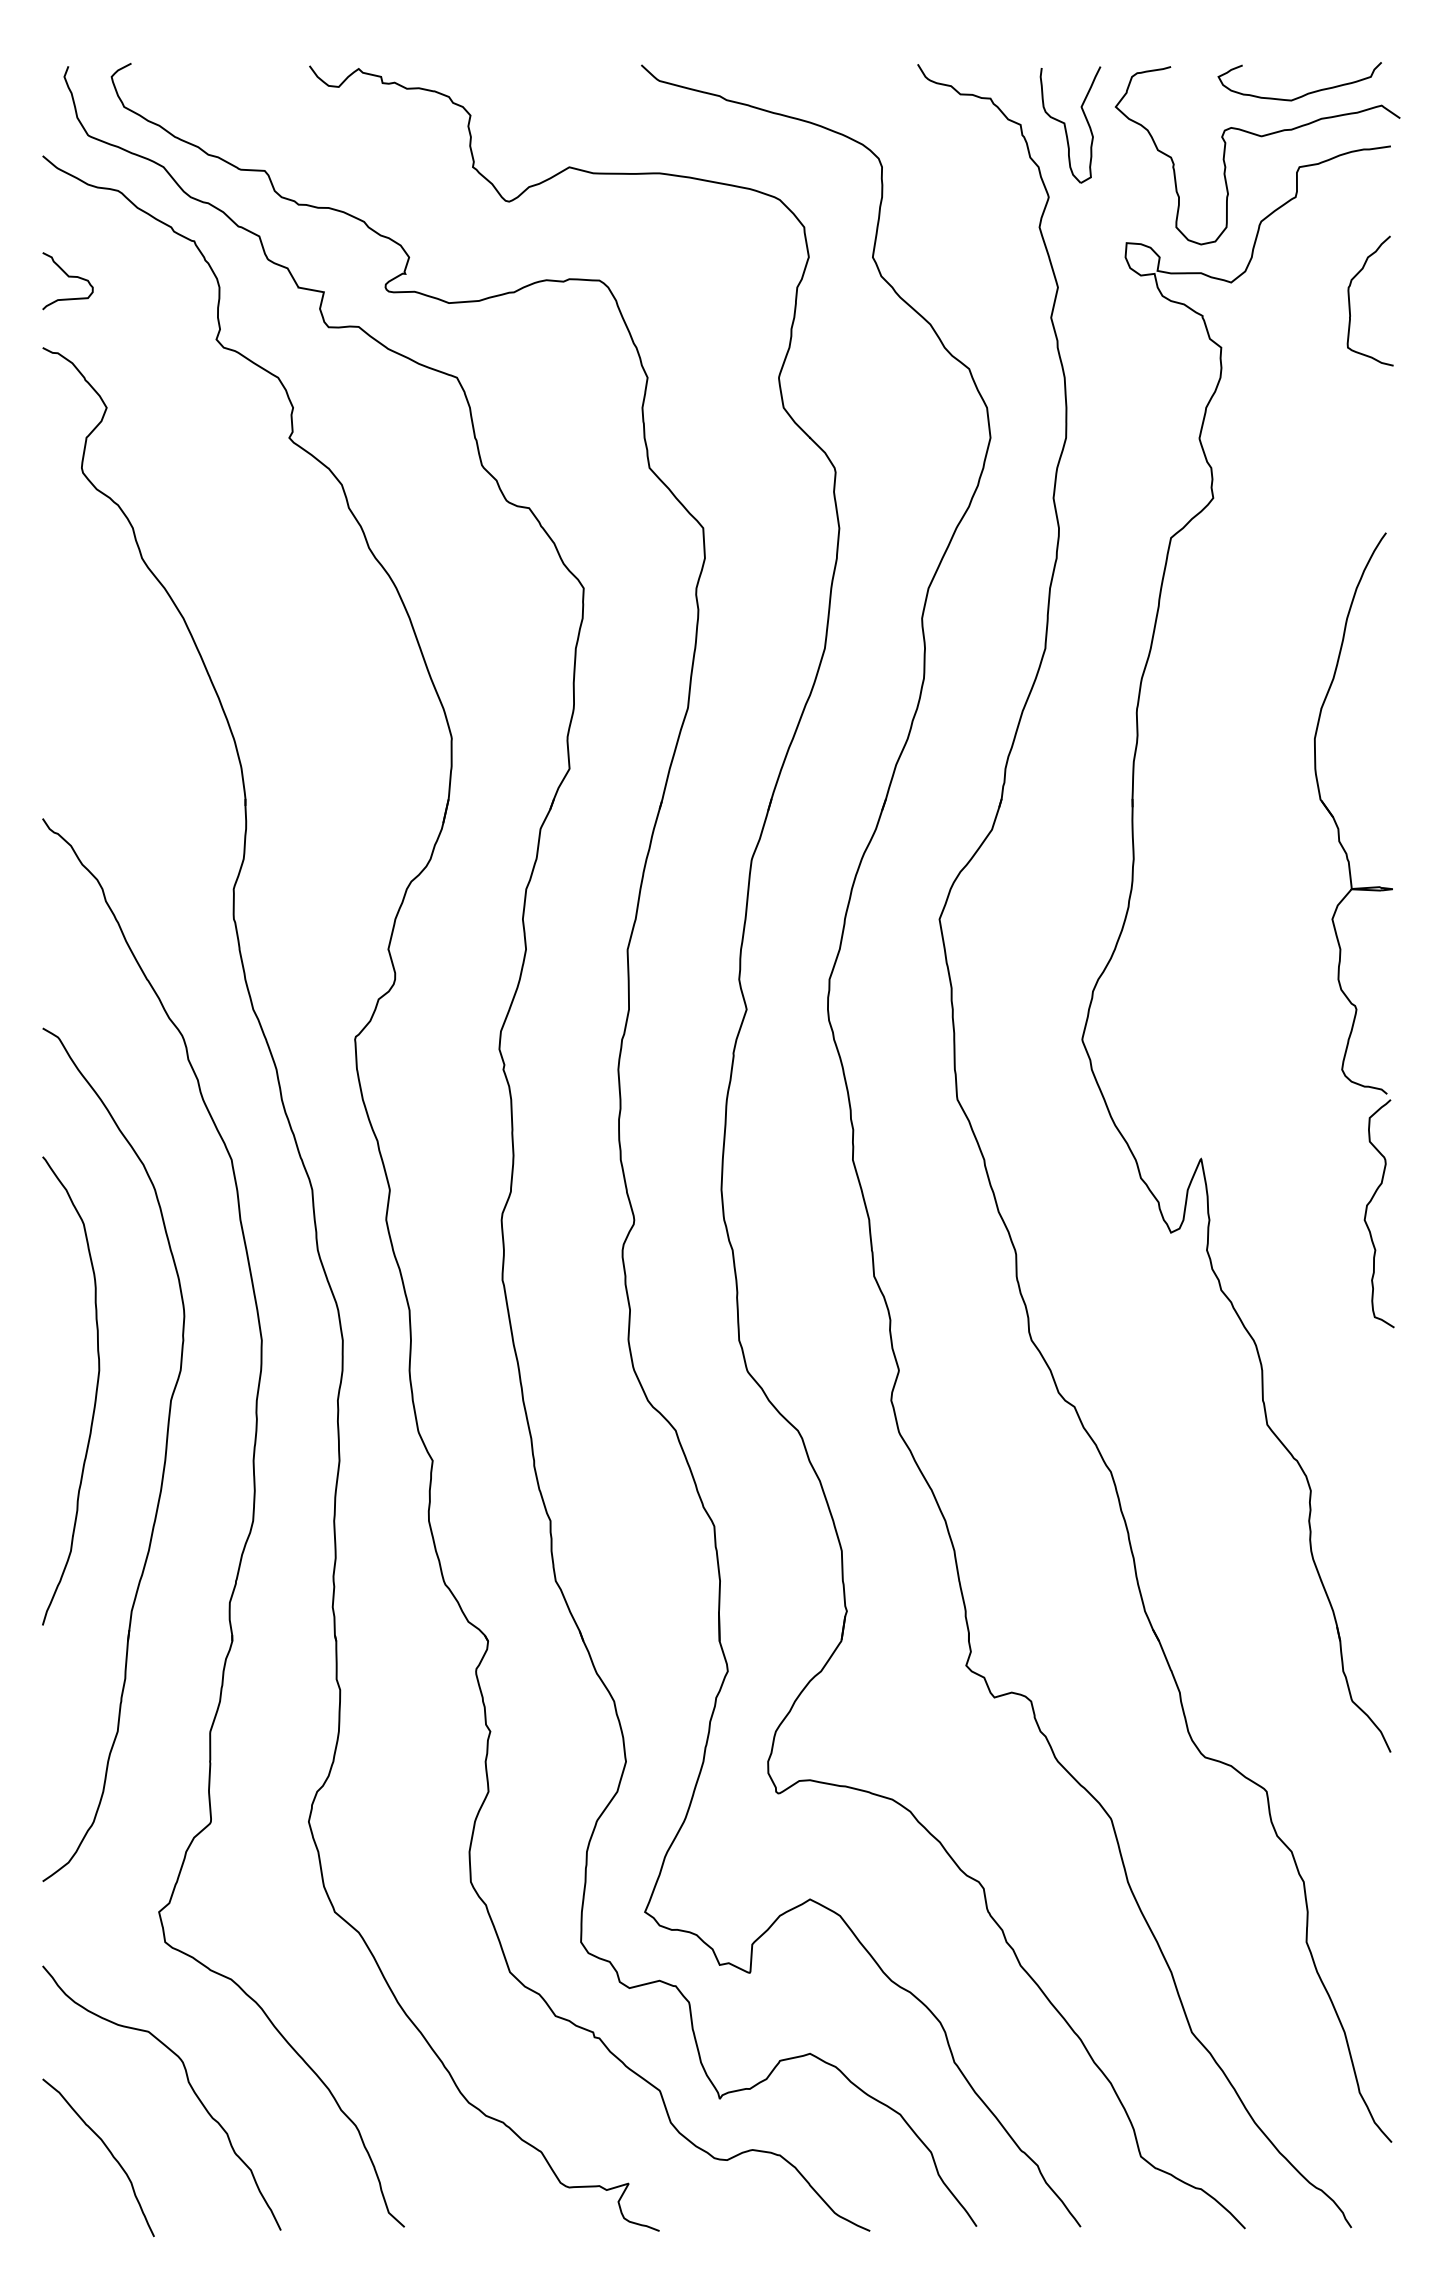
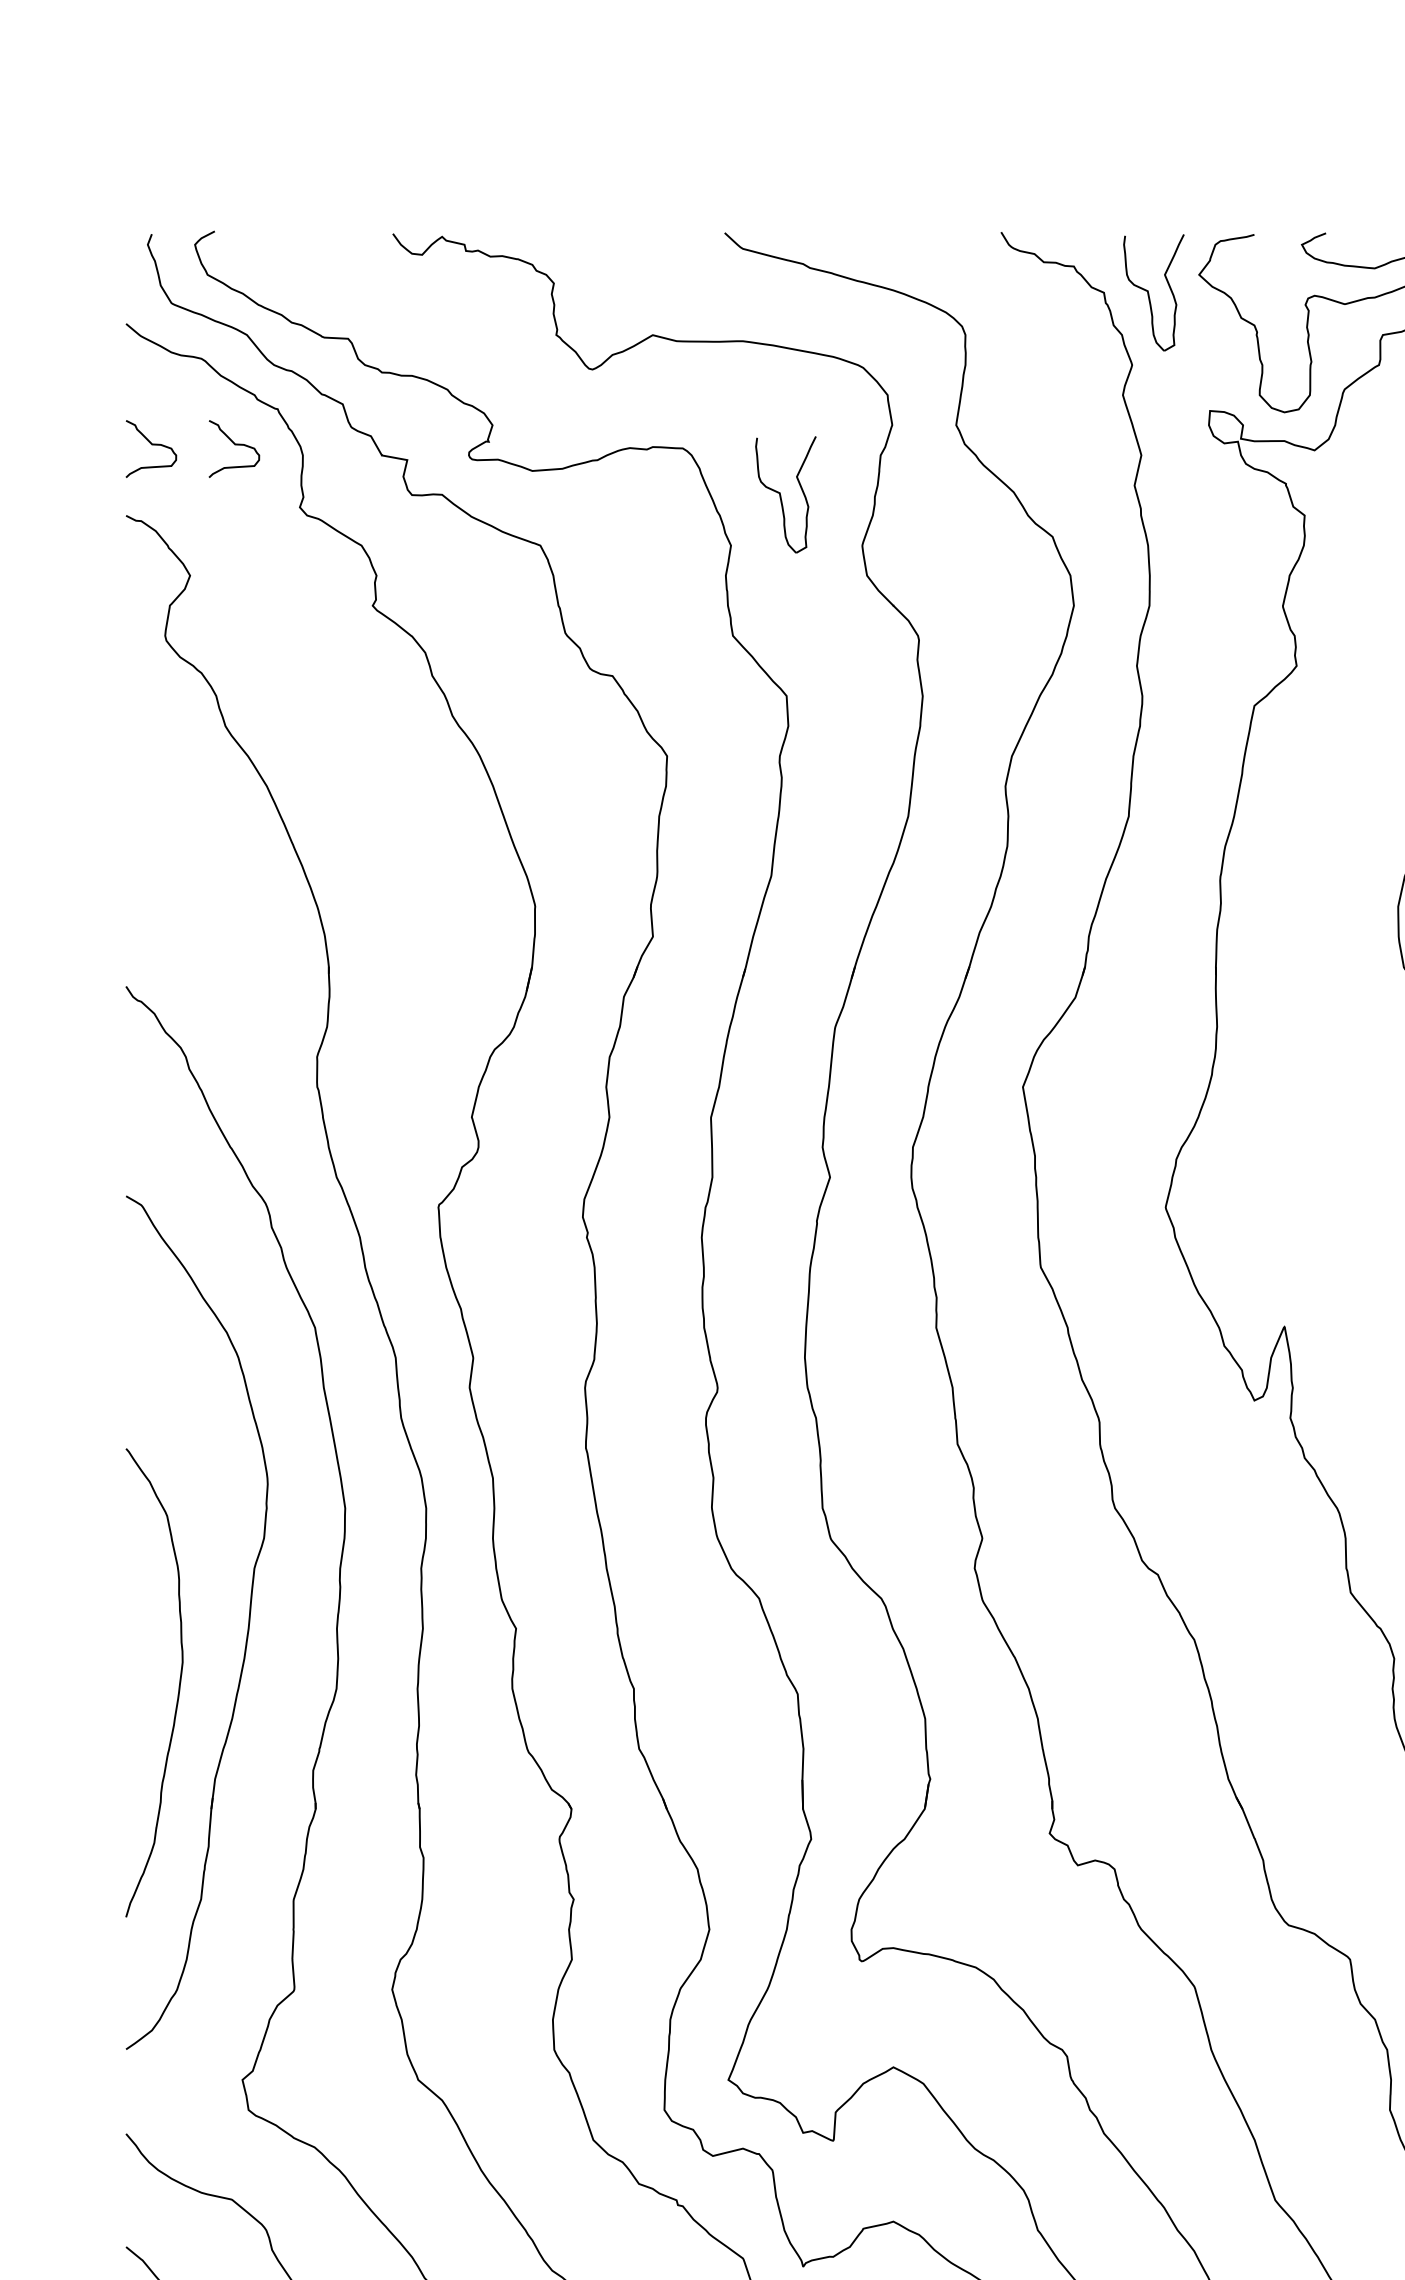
curve: (151, 277) -> (234, 445), added
part: (702, 326) -> (785, 494), added
curve: (95, 1390) -> (178, 1682), moved

